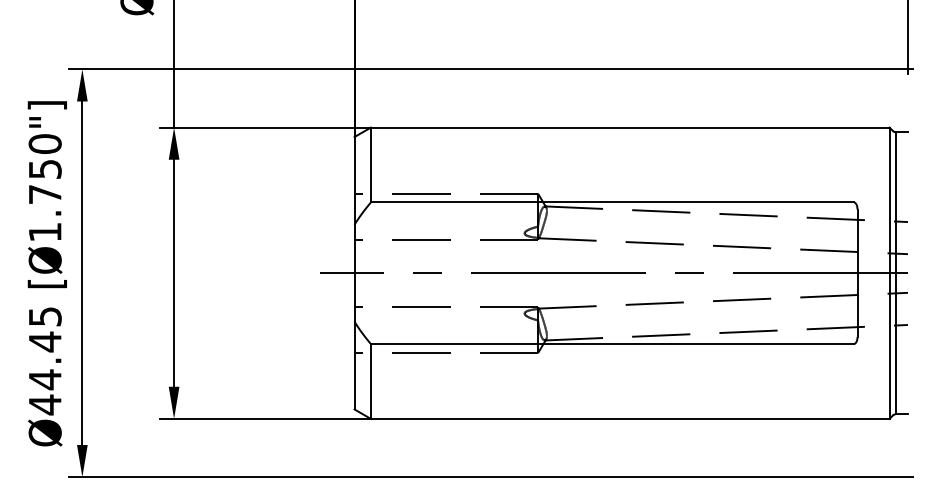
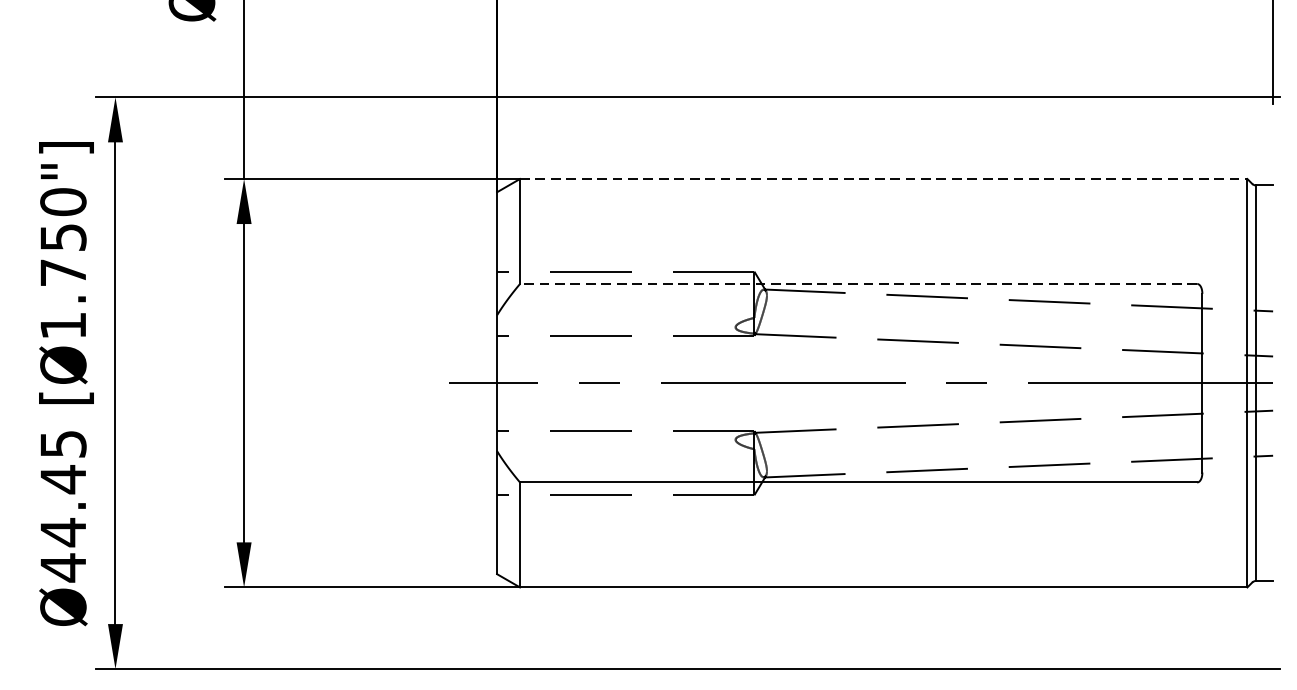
line: (630, 127) -> (884, 178), solid -> dashed
line: (611, 202) -> (857, 284), solid -> dashed

